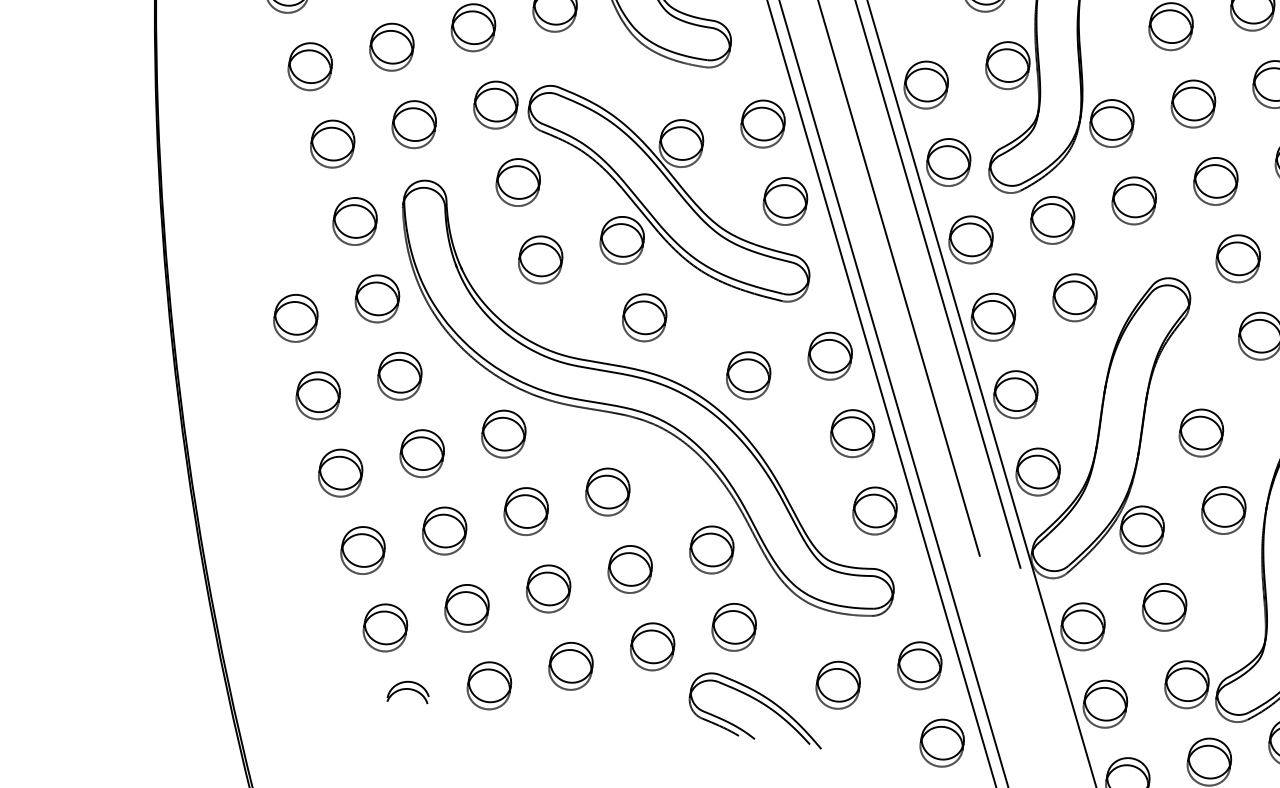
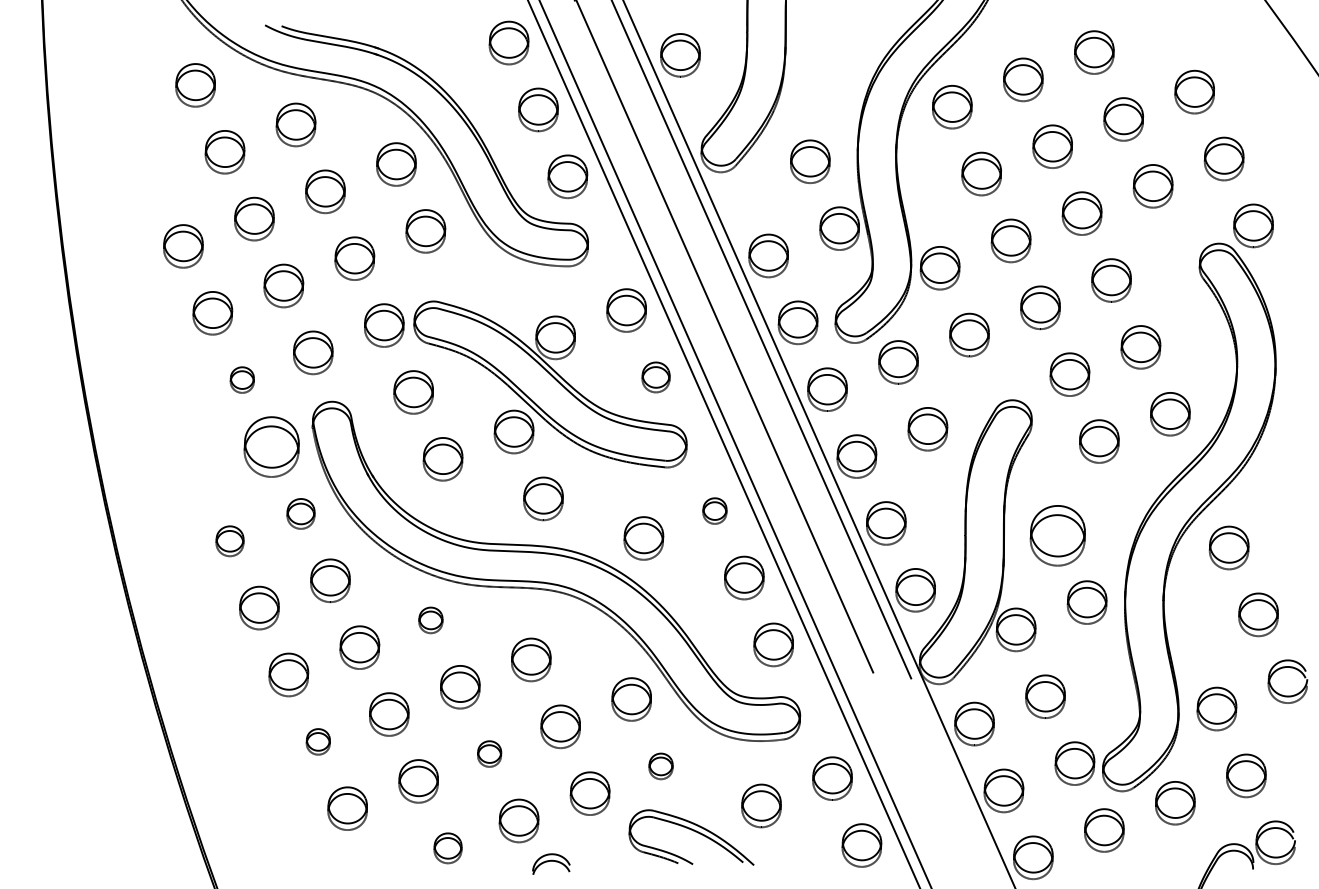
part: (333, 143) -> (242, 379), size x0.6
part: (784, 201) -> (655, 377), size x0.7
part: (354, 220) -> (271, 446), size x1.4
part: (376, 298) -> (300, 513), size x0.7
part: (295, 318) -> (229, 541), size x0.7
part: (829, 355) -> (714, 510), size x0.6
part: (1201, 432) -> (1057, 535), size x1.4
part: (503, 434) -> (430, 620), size x0.6
part: (363, 550) -> (318, 741), size x0.6
part: (548, 588) -> (489, 753), size x0.6
part: (733, 627) -> (660, 766), size x0.6
part: (488, 685) -> (447, 848), size x0.7
part: (408, 692) -> (551, 863), moved

